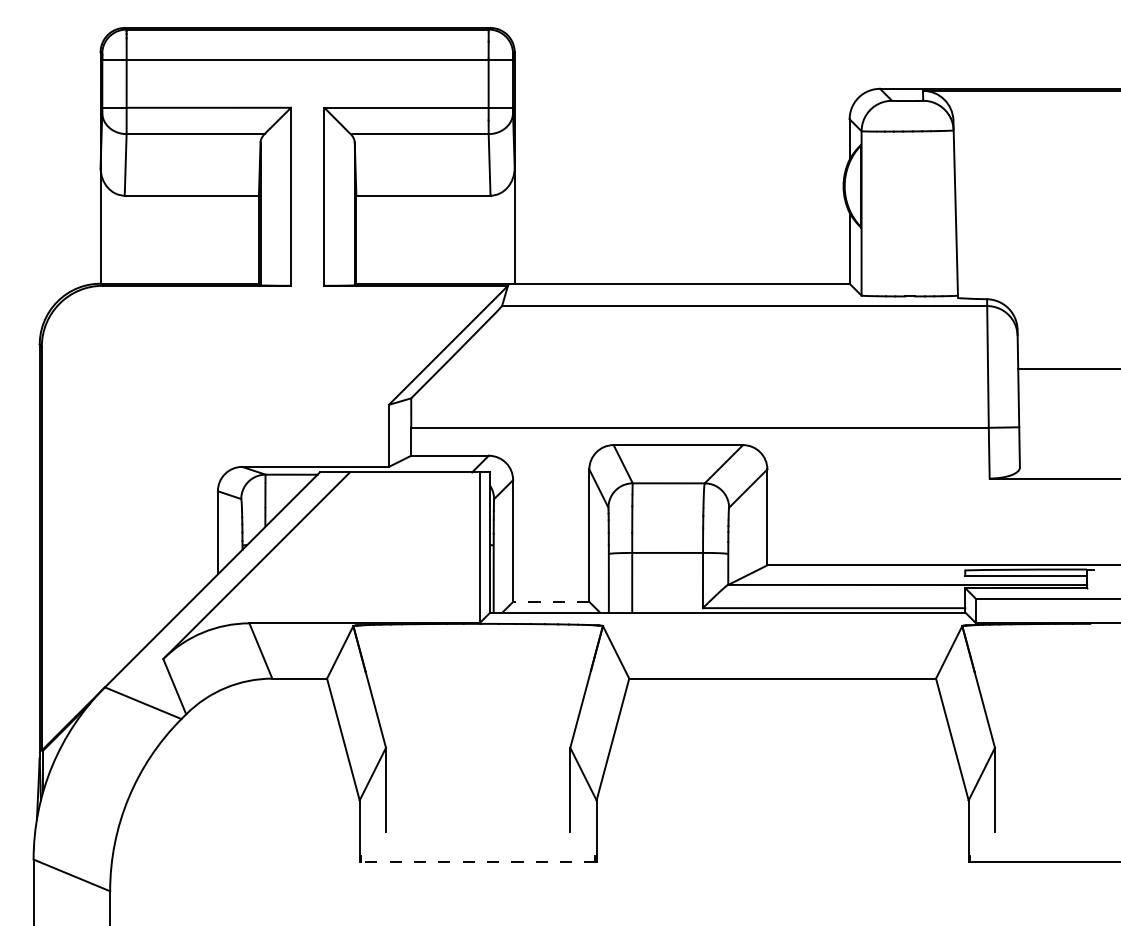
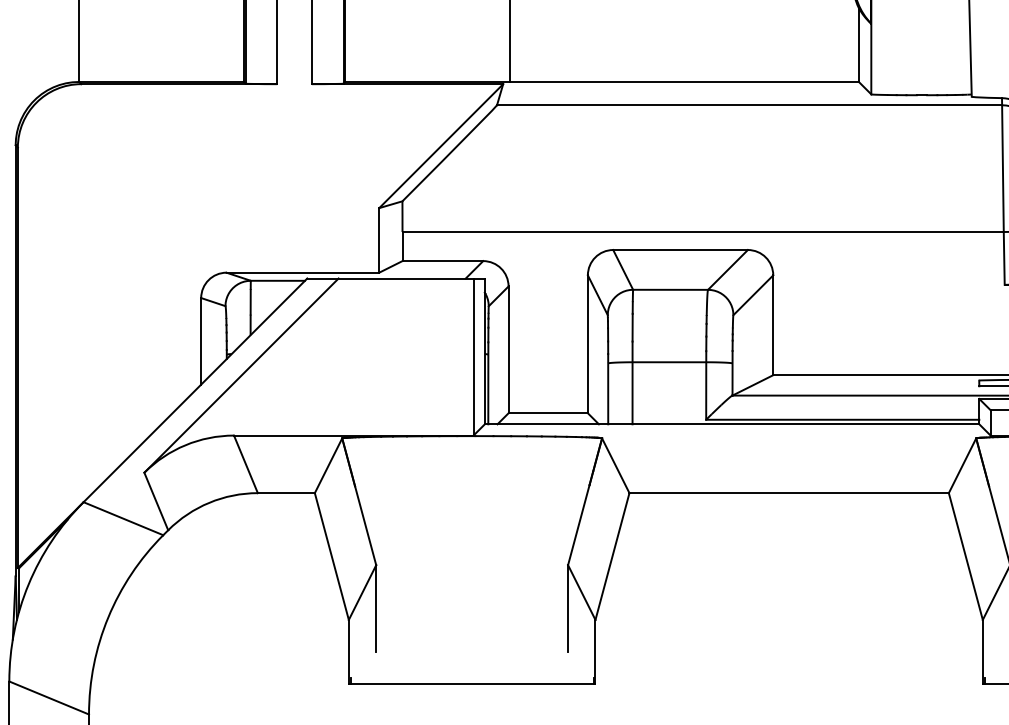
line: (550, 601) -> (547, 412), dashed -> solid
line: (477, 862) -> (471, 684), dashed -> solid

